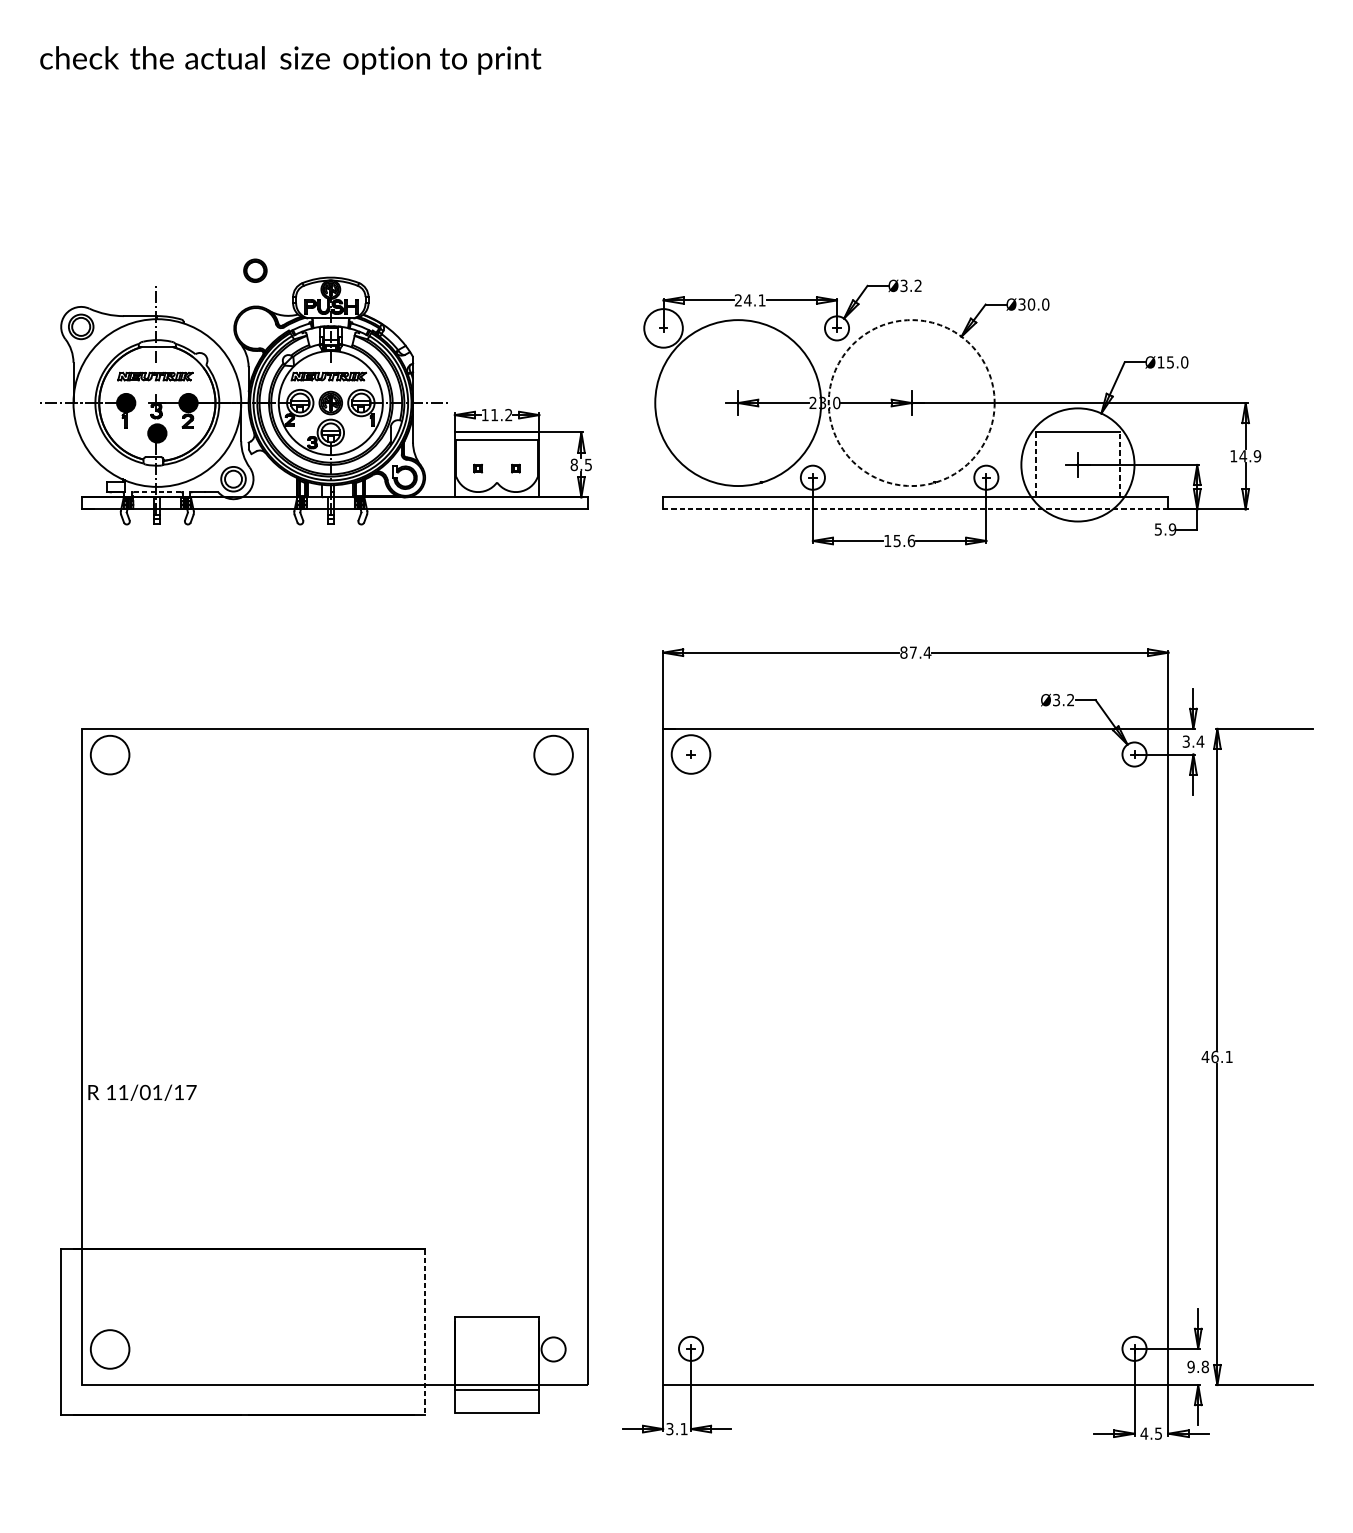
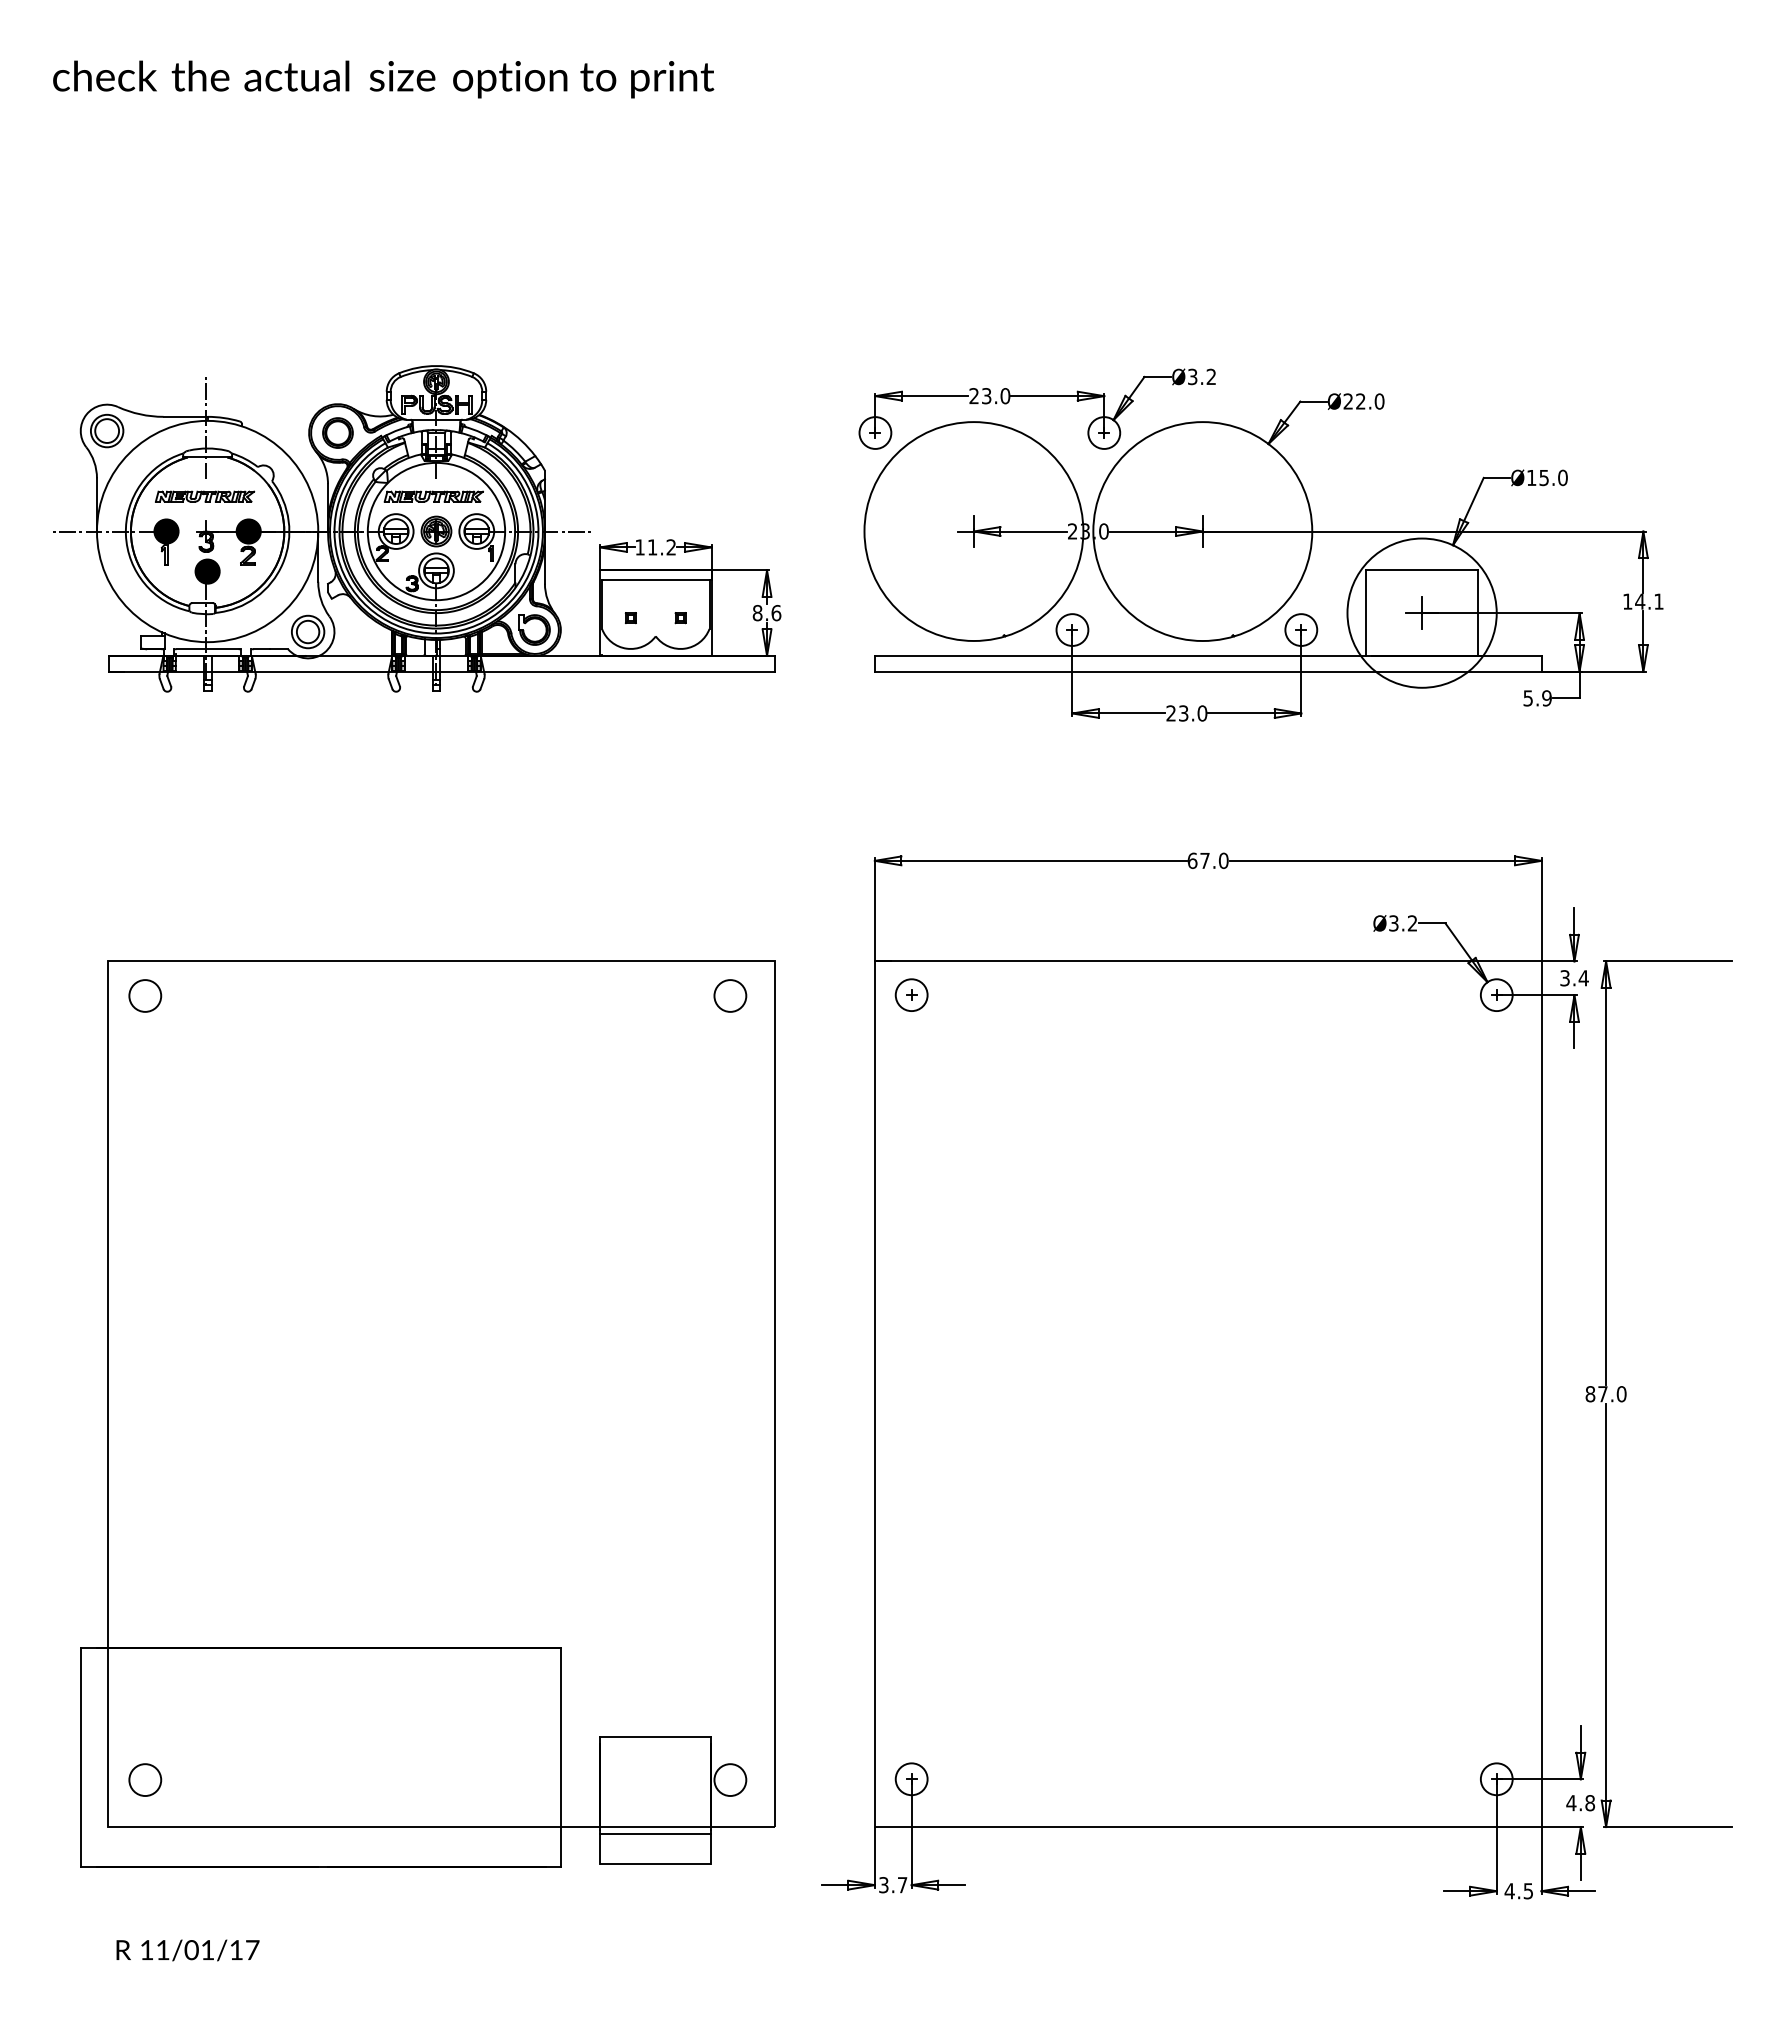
part: (255, 270) -> (337, 432), moved
text: (754, 300) -> (995, 396), 24.1 -> 23.0
text: (1026, 304) -> (1354, 401), Ø30.0 -> Ø22.0
circle: (663, 327) -> (875, 432), size x0.62
circle: (911, 403) -> (1202, 531), dashed -> solid
text: (1257, 456) -> (1658, 601), 14.9 -> 14.1
text: (588, 465) -> (776, 613), 8.5 -> 8.6
line: (1035, 465) -> (1366, 613), dashed -> solid
line: (1119, 465) -> (1477, 613), dashed -> solid
line: (158, 492) -> (208, 649), dashed -> solid
line: (915, 509) -> (1207, 671), dashed -> solid
text: (899, 540) -> (1186, 713), 15.6 -> 23.0
text: (915, 652) -> (1207, 860), 87.4 -> 67.0
circle: (110, 754) -> (145, 995), size x0.62
circle: (553, 754) -> (730, 995), size x0.62
circle: (690, 754) -> (911, 995), size x0.62
text: (1216, 1057) -> (1605, 1394), 46.1 -> 87.0
text: (142, 1092) -> (187, 1950), moved
line: (424, 1332) -> (560, 1757), dashed -> solid
circle: (110, 1349) -> (145, 1780), size x0.62
text: (1191, 1367) -> (1571, 1803), 9.8 -> 4.8
text: (684, 1429) -> (902, 1885), 3.1 -> 3.7

